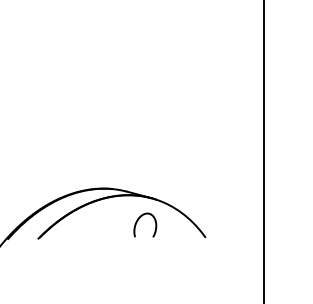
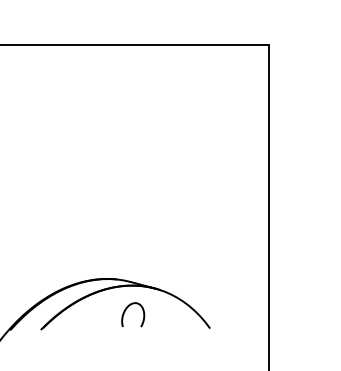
curve: (138, 220) -> (126, 310), moved

